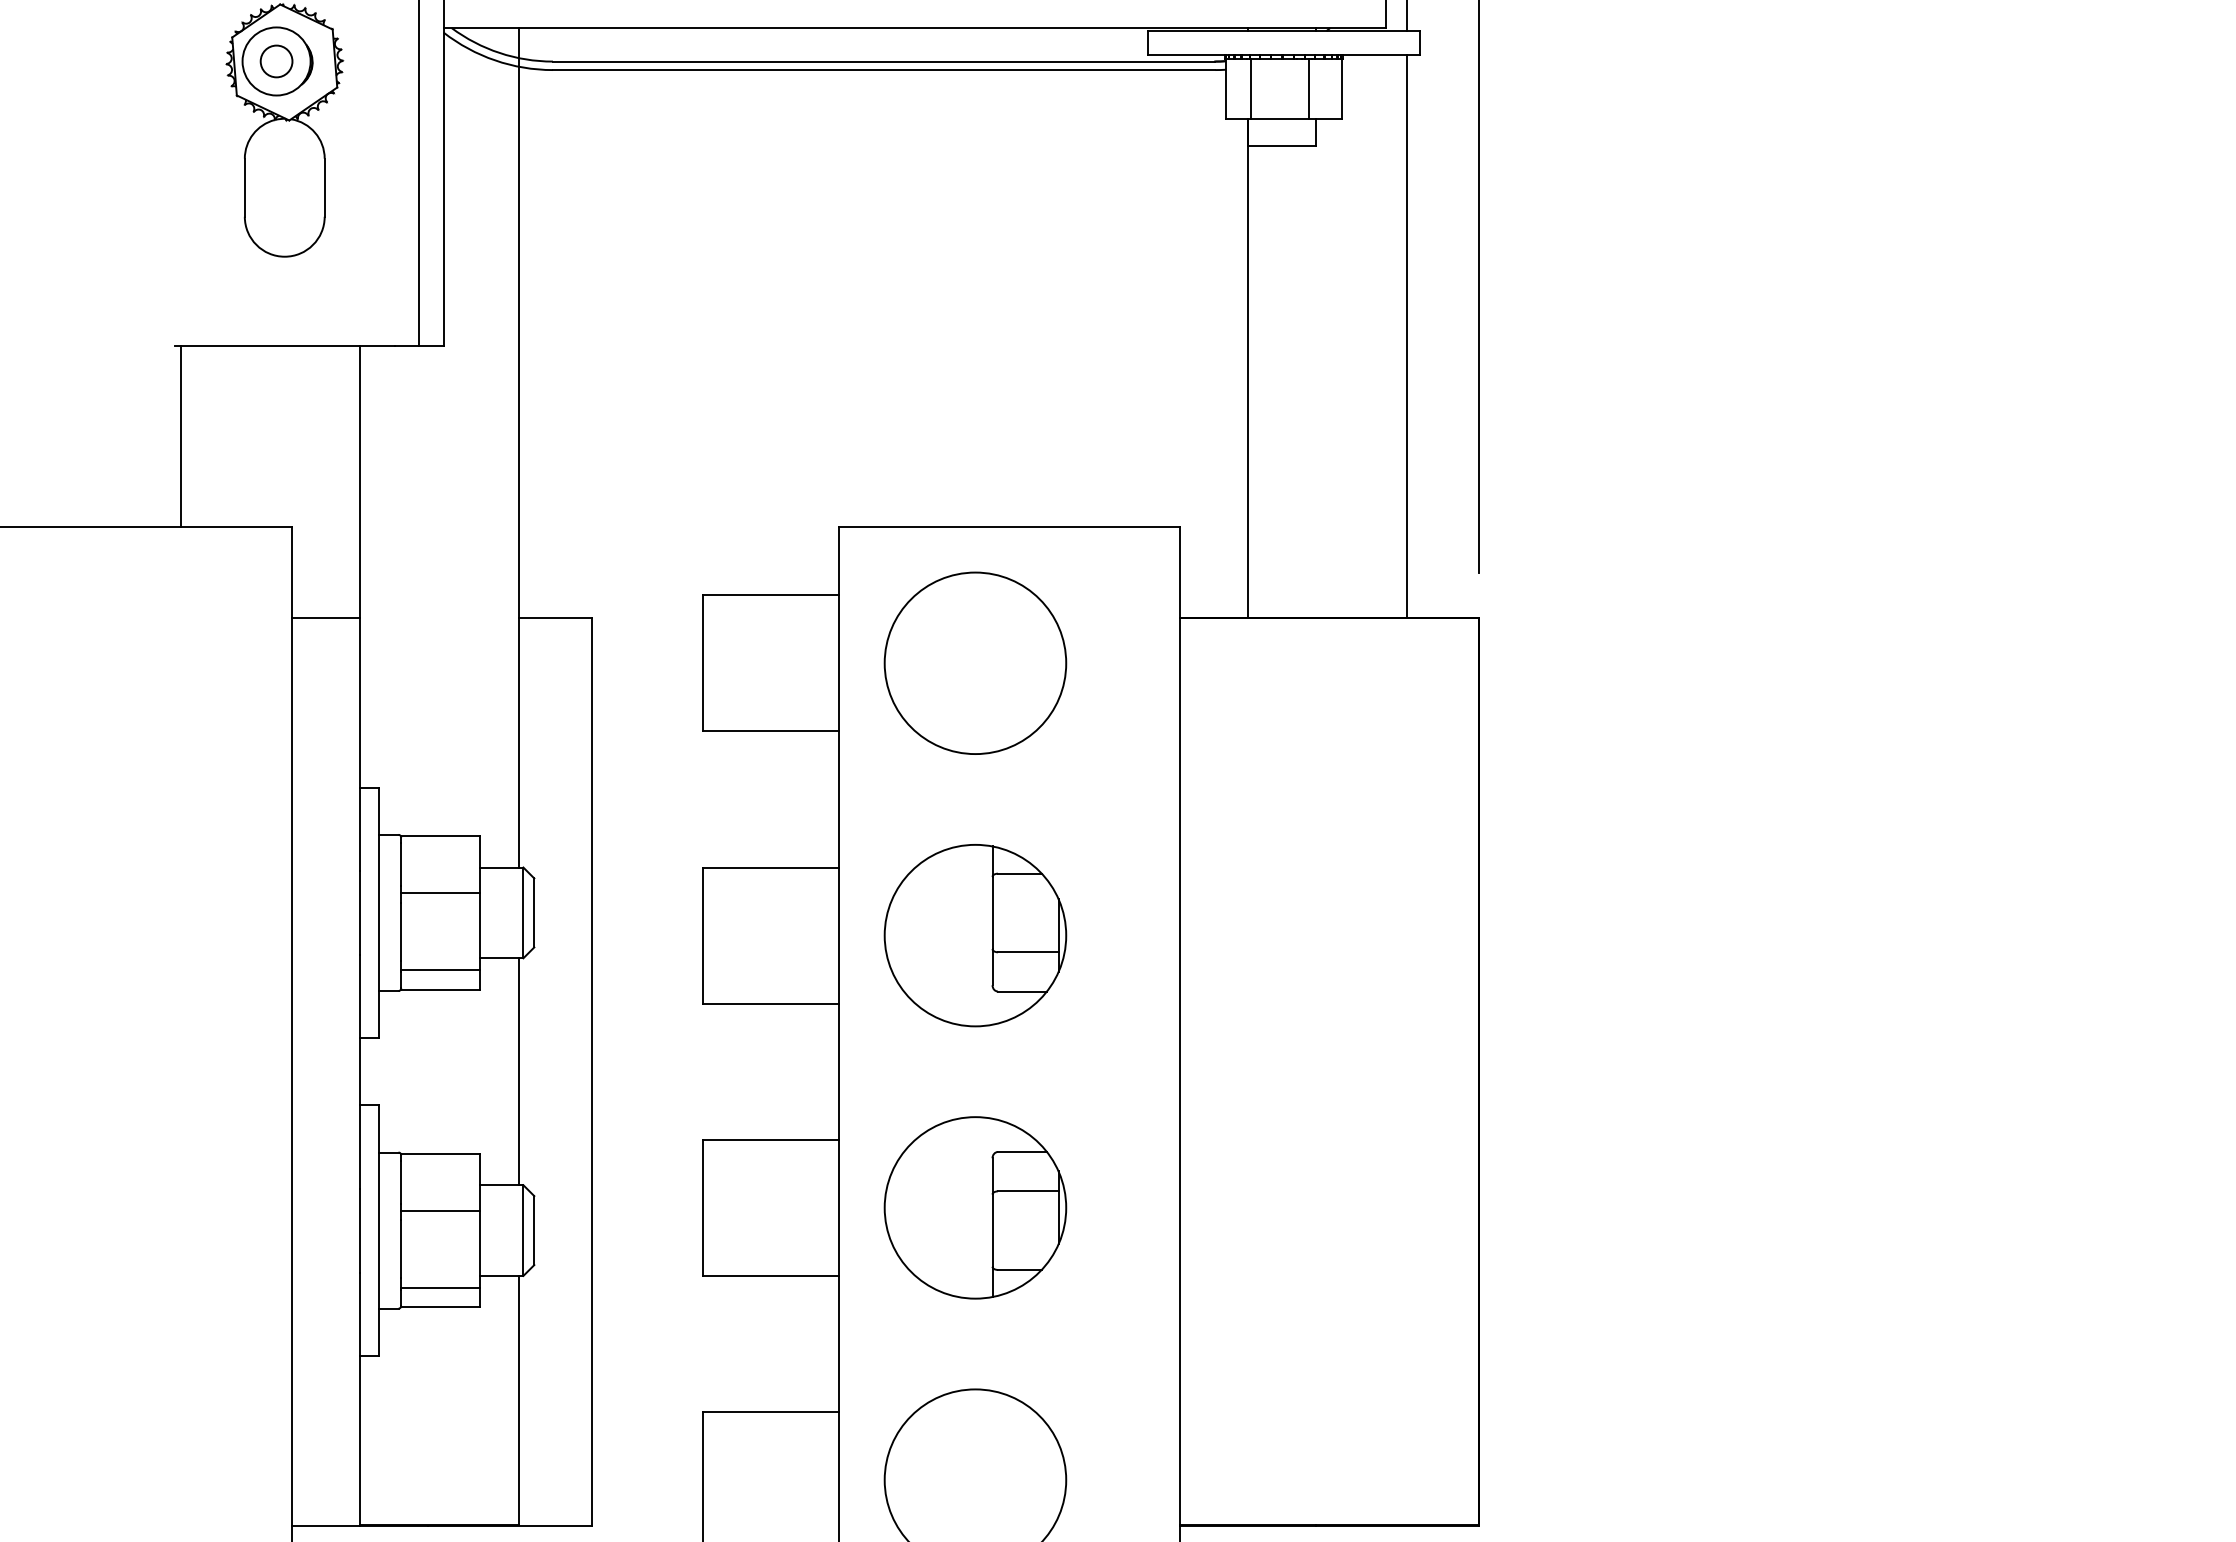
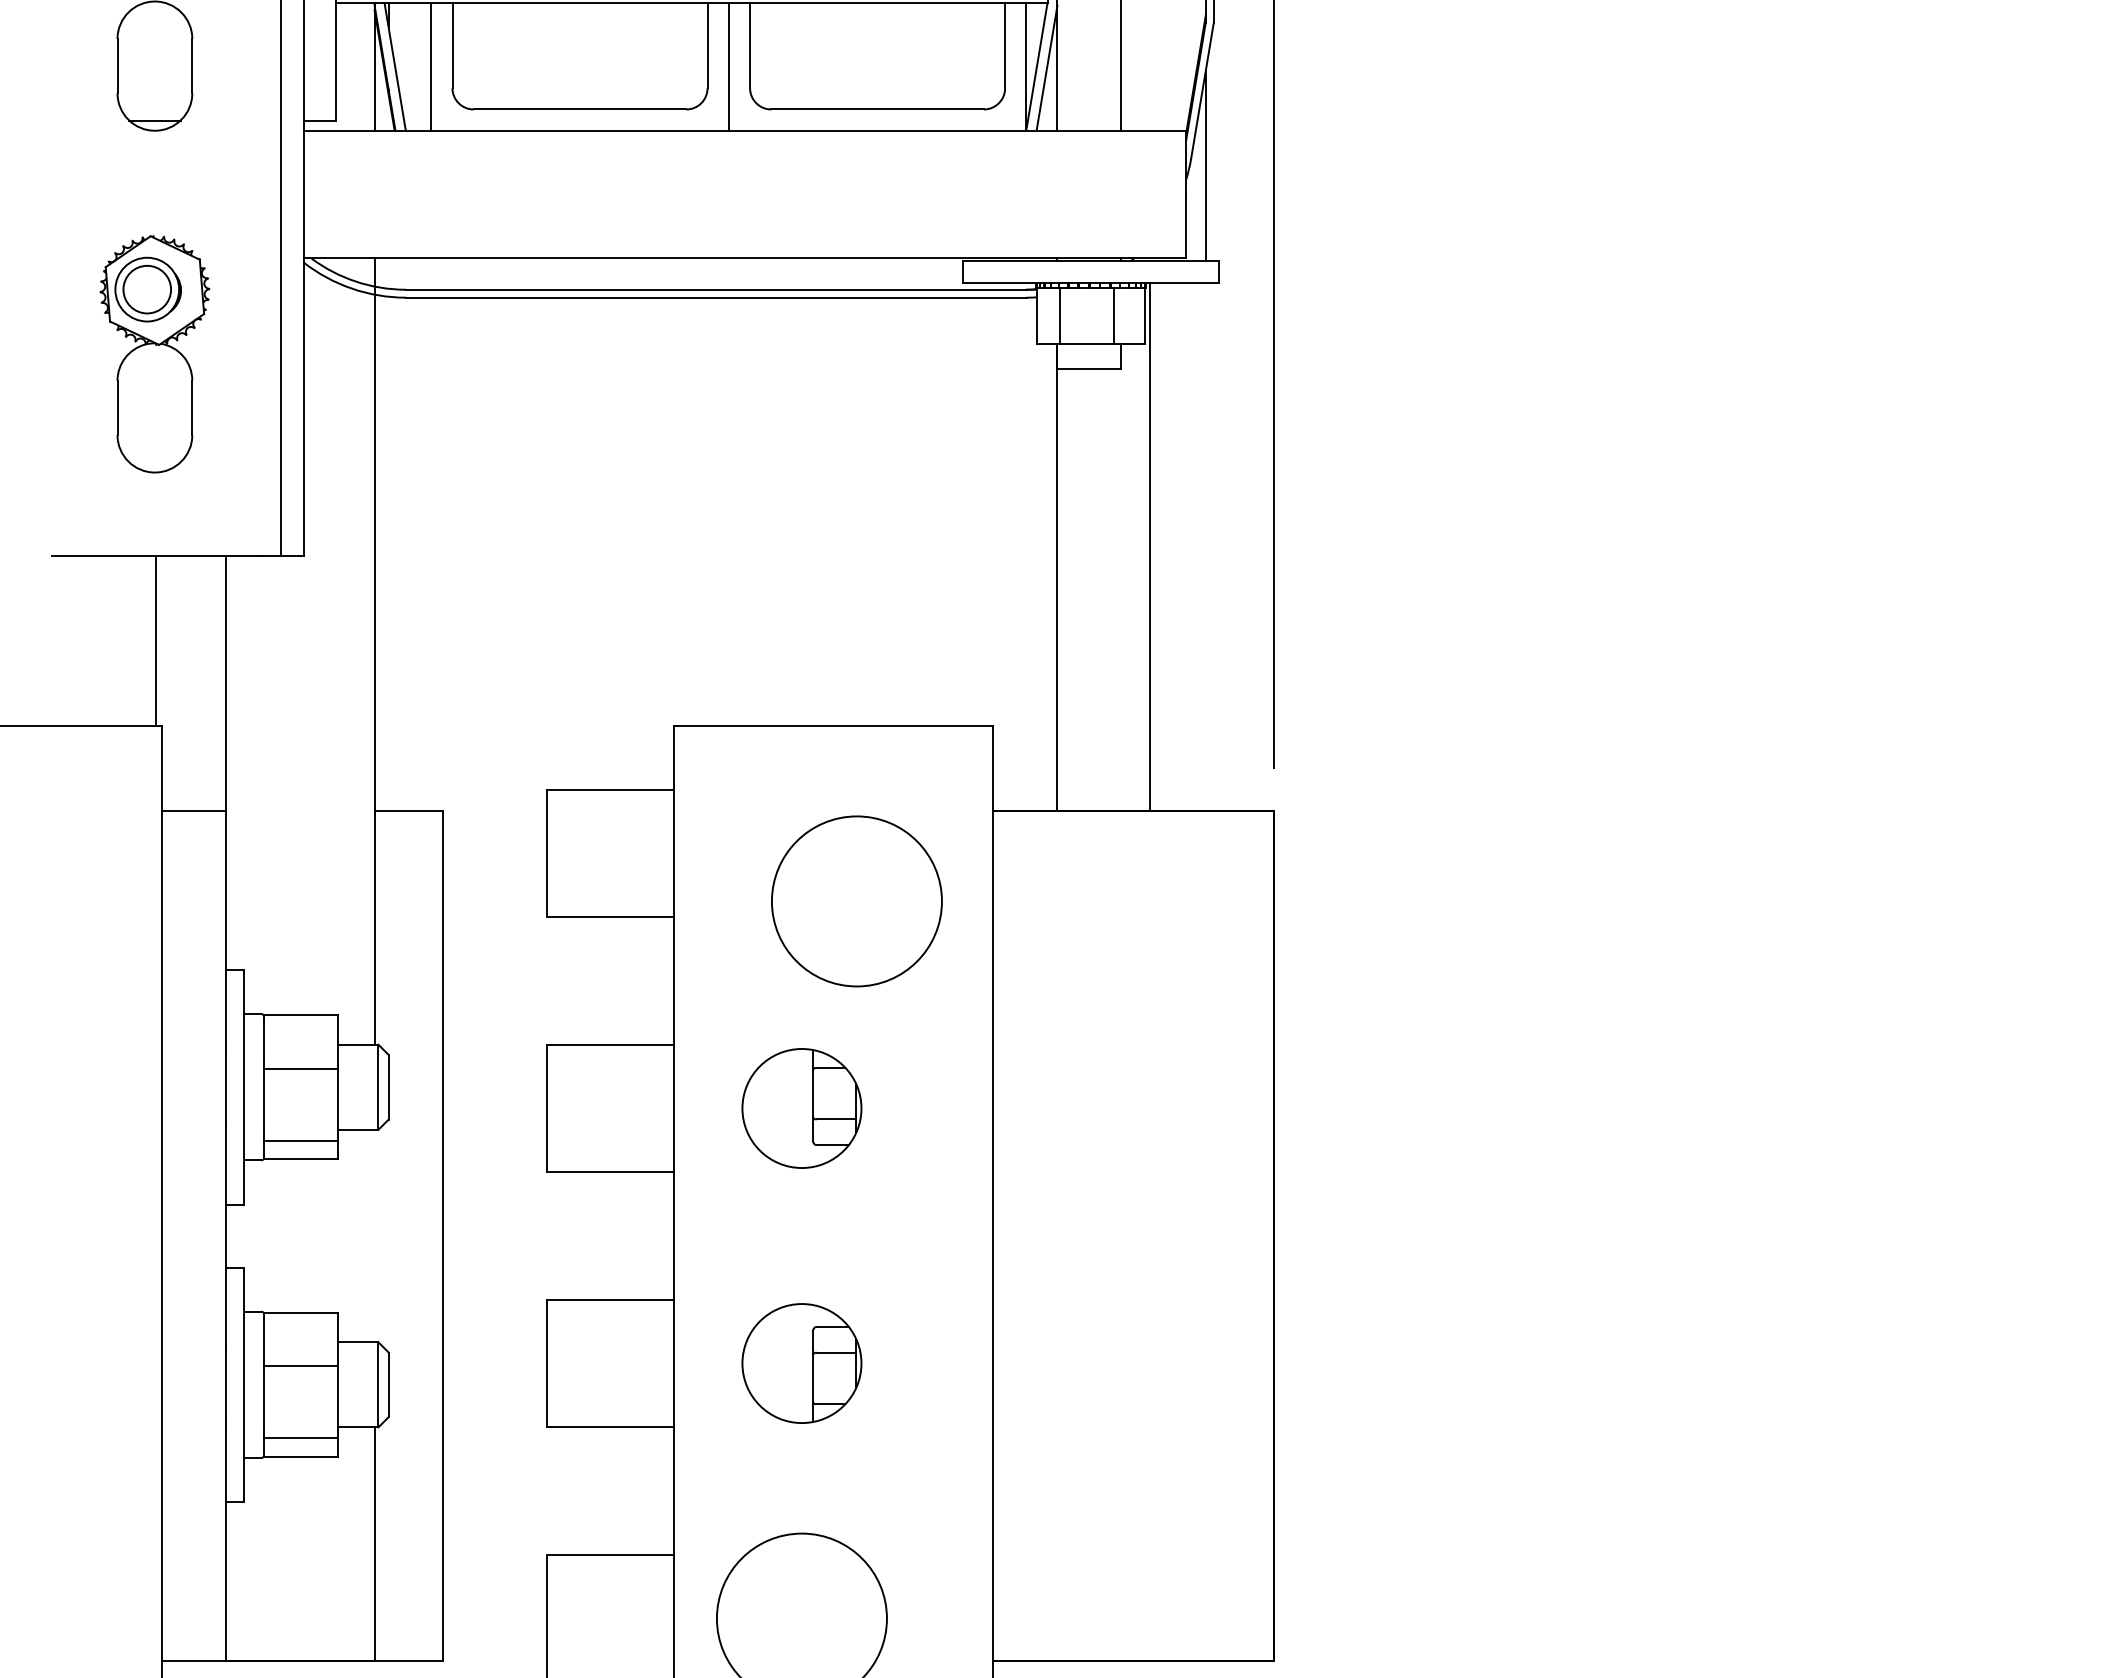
circle: (276, 61) -> (147, 289), size x1.6
line: (1406, 335) -> (1149, 546), moved
line: (181, 436) -> (156, 640), moved
circle: (974, 663) -> (856, 901), moved
part: (974, 935) -> (801, 1108), size x0.7
line: (519, 1071) -> (374, 1235), removed
part: (974, 1207) -> (801, 1363), size x0.7

